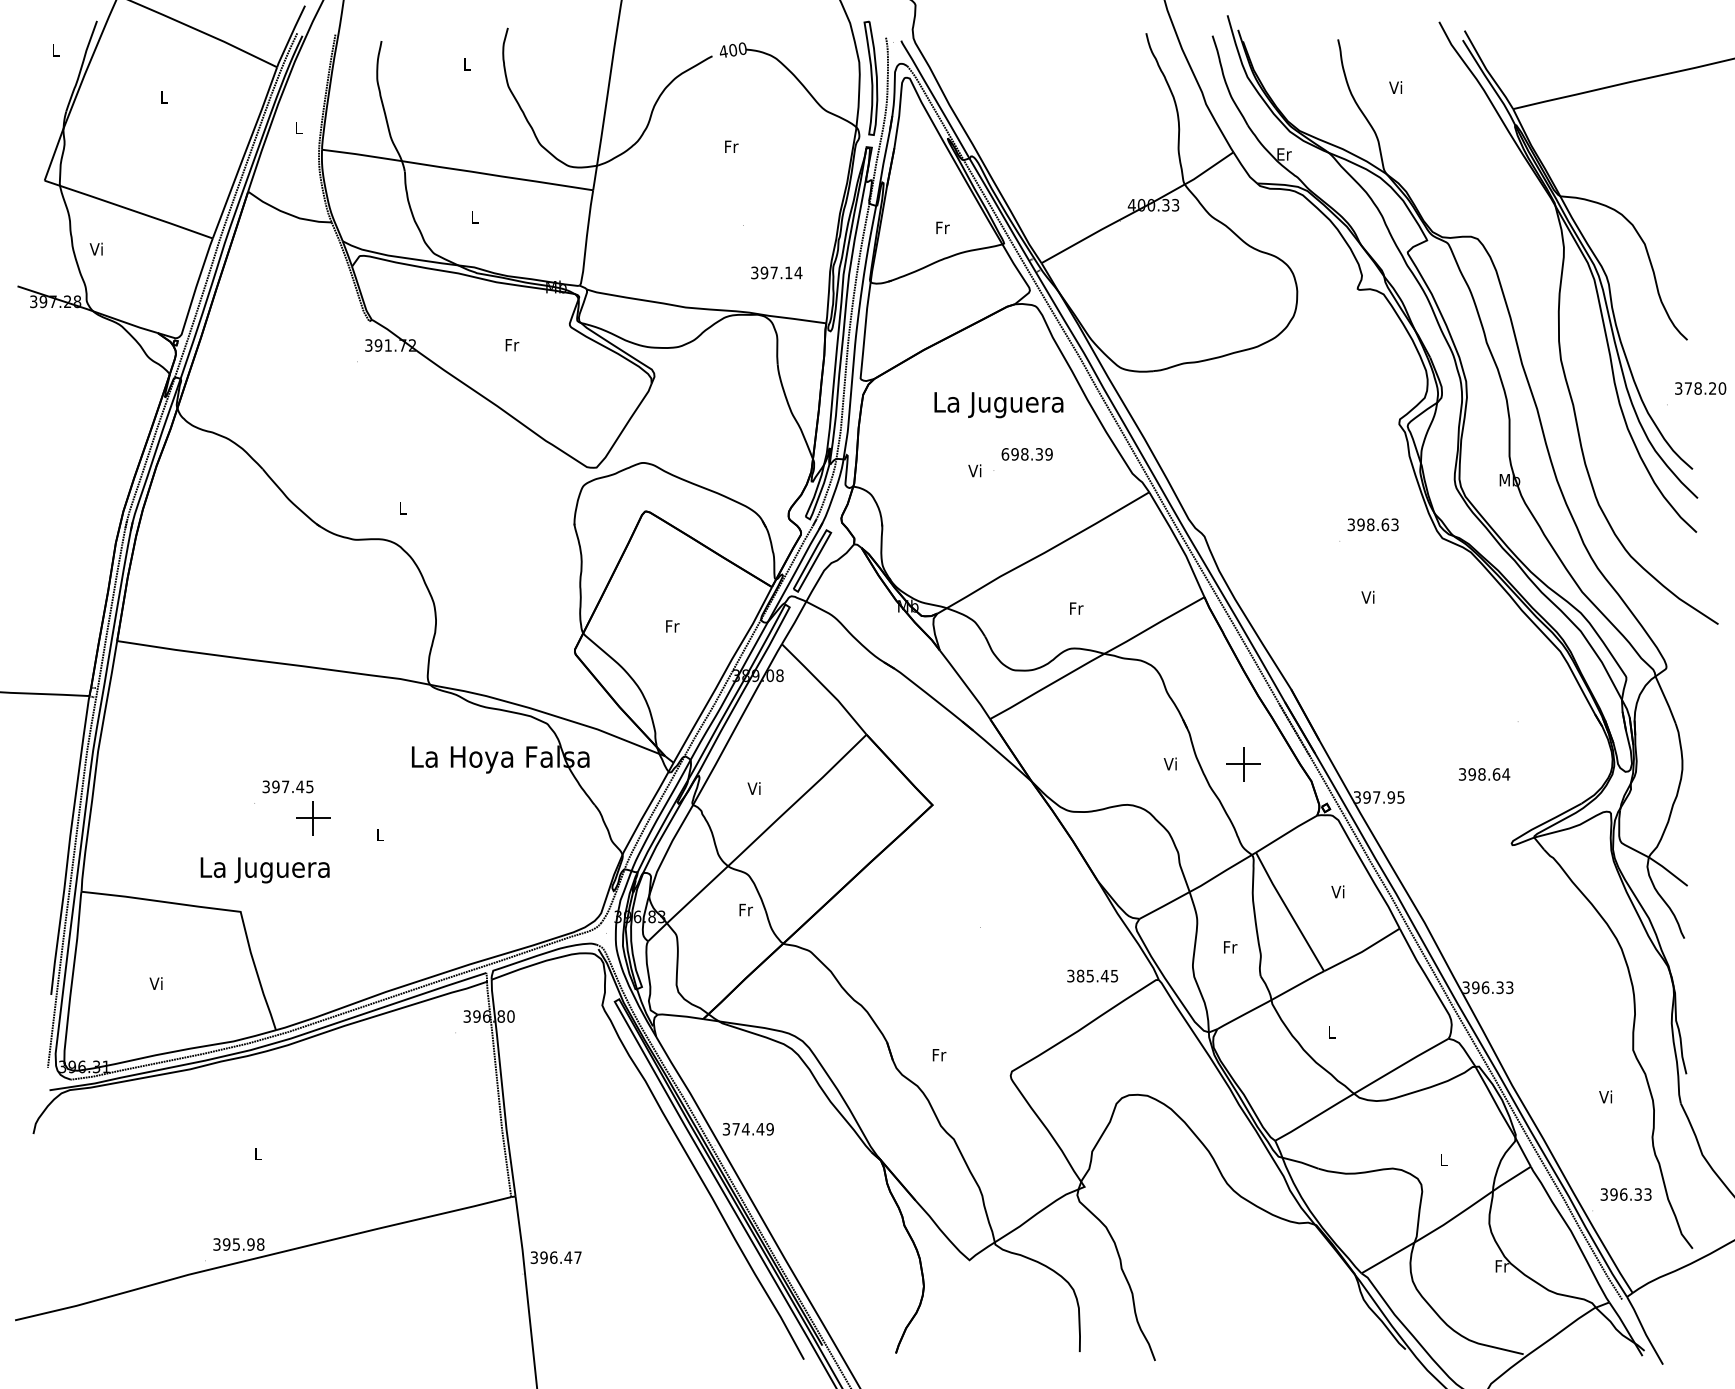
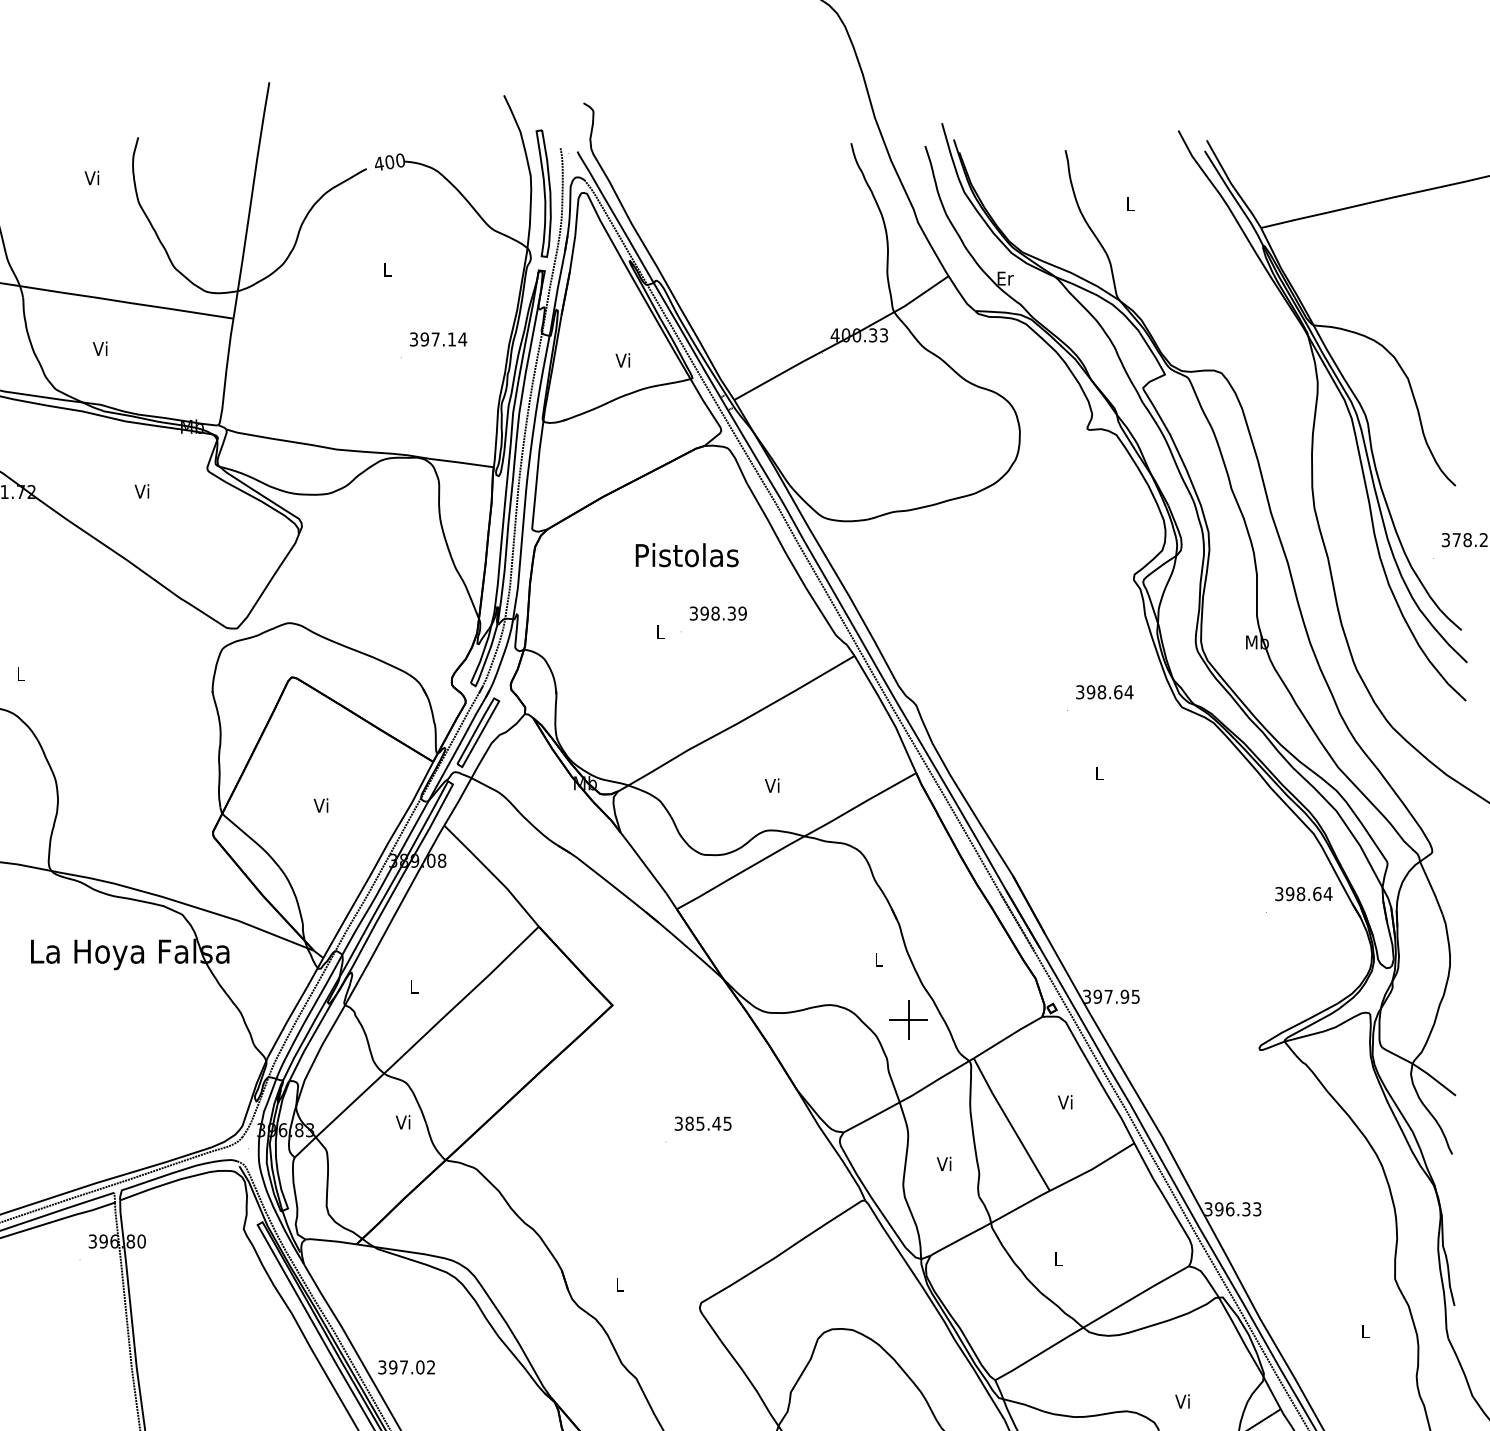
text: (466, 63) -> (92, 177), L -> Vi
text: (1395, 87) -> (1129, 203), Vi -> L
text: (731, 146) -> (387, 269), Fr -> L
text: (473, 216) -> (99, 347), L -> Vi
text: (942, 227) -> (623, 360), Fr -> Vi
text: (776, 272) -> (438, 338), moved
text: (511, 344) -> (142, 490), Fr -> Vi
text: (998, 404) -> (686, 557), La Juguera -> Pistolas
text: (1005, 454) -> (694, 613), 698.39 -> 398.39
text: (974, 470) -> (659, 631), Vi -> L
text: (1394, 524) -> (1128, 691), 398.63 -> 398.64
text: (1367, 596) -> (1098, 772), Vi -> L
text: (1076, 608) -> (773, 785), Fr -> Vi
text: (672, 625) -> (322, 804), Fr -> Vi
text: (1169, 763) -> (877, 958), Vi -> L
part: (1243, 764) -> (908, 1020), moved
text: (1484, 774) -> (1303, 894), moved
text: (753, 788) -> (412, 986), Vi -> L
text: (745, 909) -> (403, 1121), Fr -> Vi
text: (1230, 946) -> (945, 1163), Fr -> Vi
text: (1092, 975) -> (702, 1123), moved
text: (939, 1055) -> (620, 1285), Fr -> L
text: (1605, 1096) -> (1364, 1330), Vi -> L
text: (752, 1129) -> (411, 1367), 374.49 -> 397.02
text: (1442, 1159) -> (1182, 1401), L -> Vi

